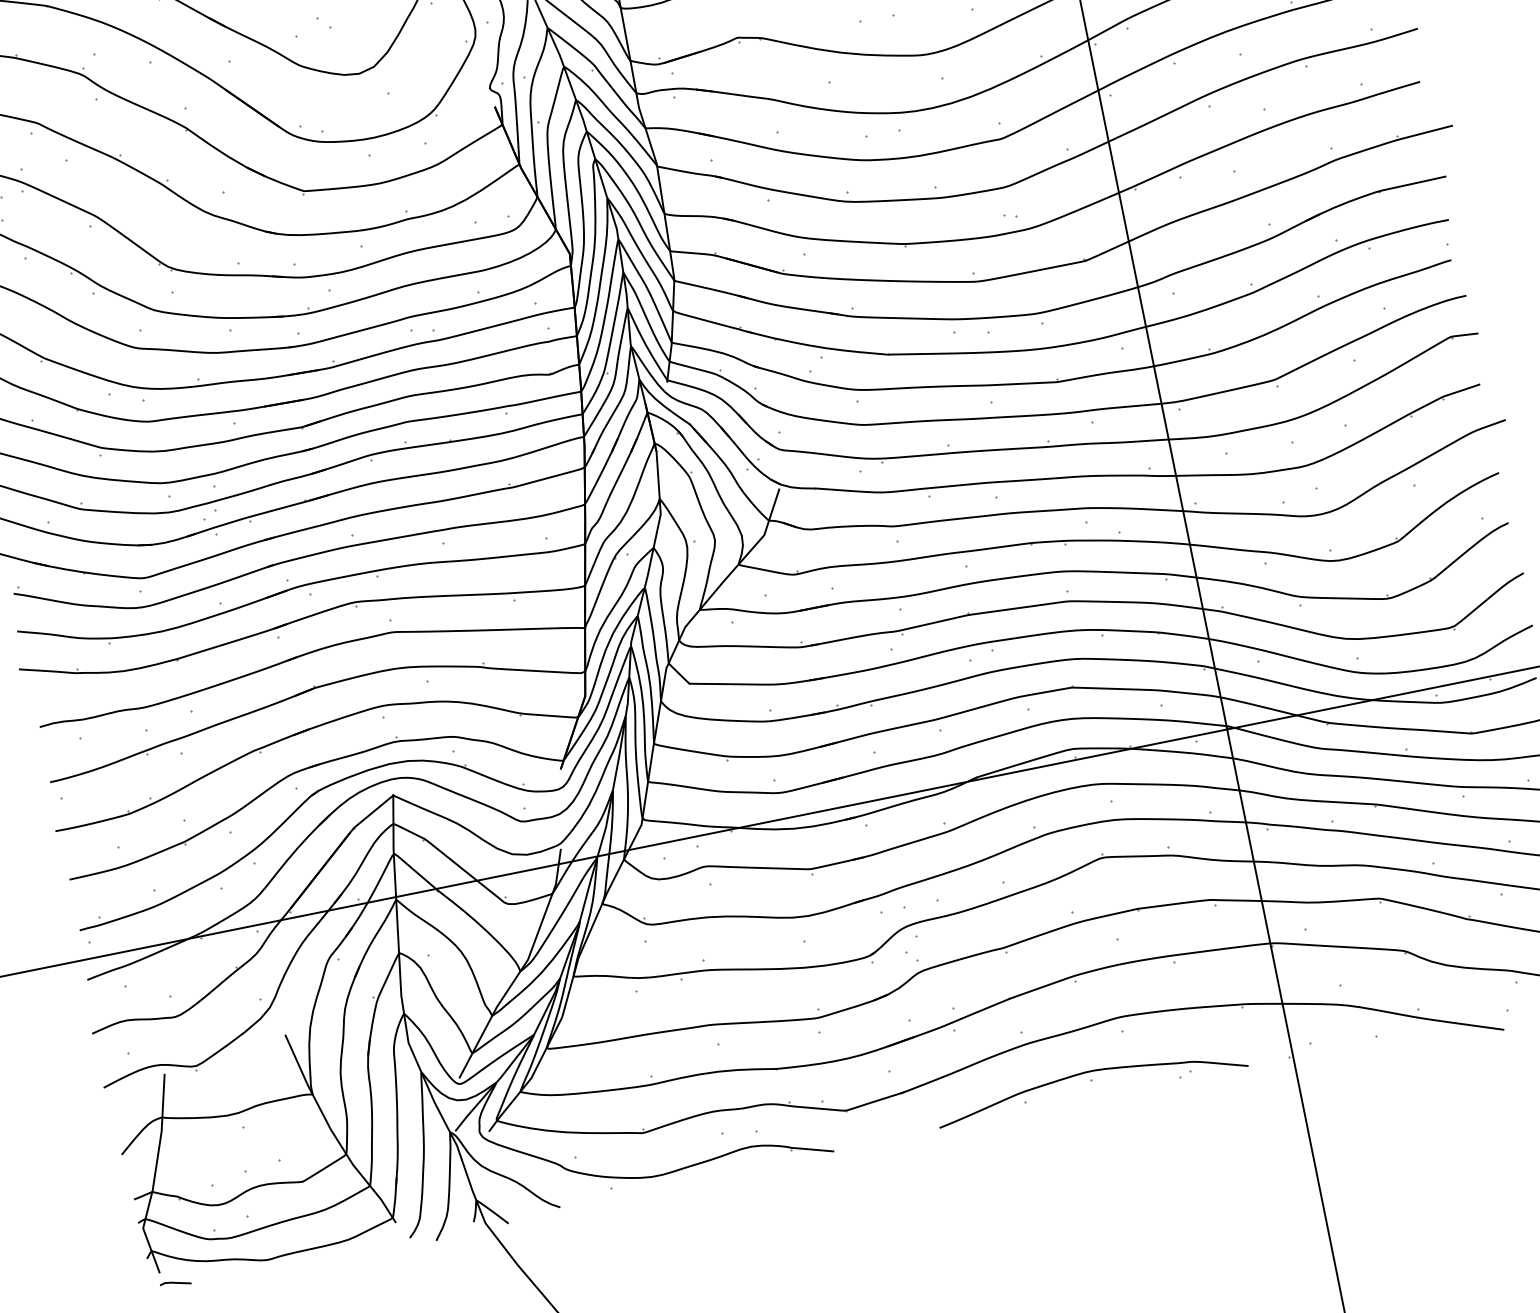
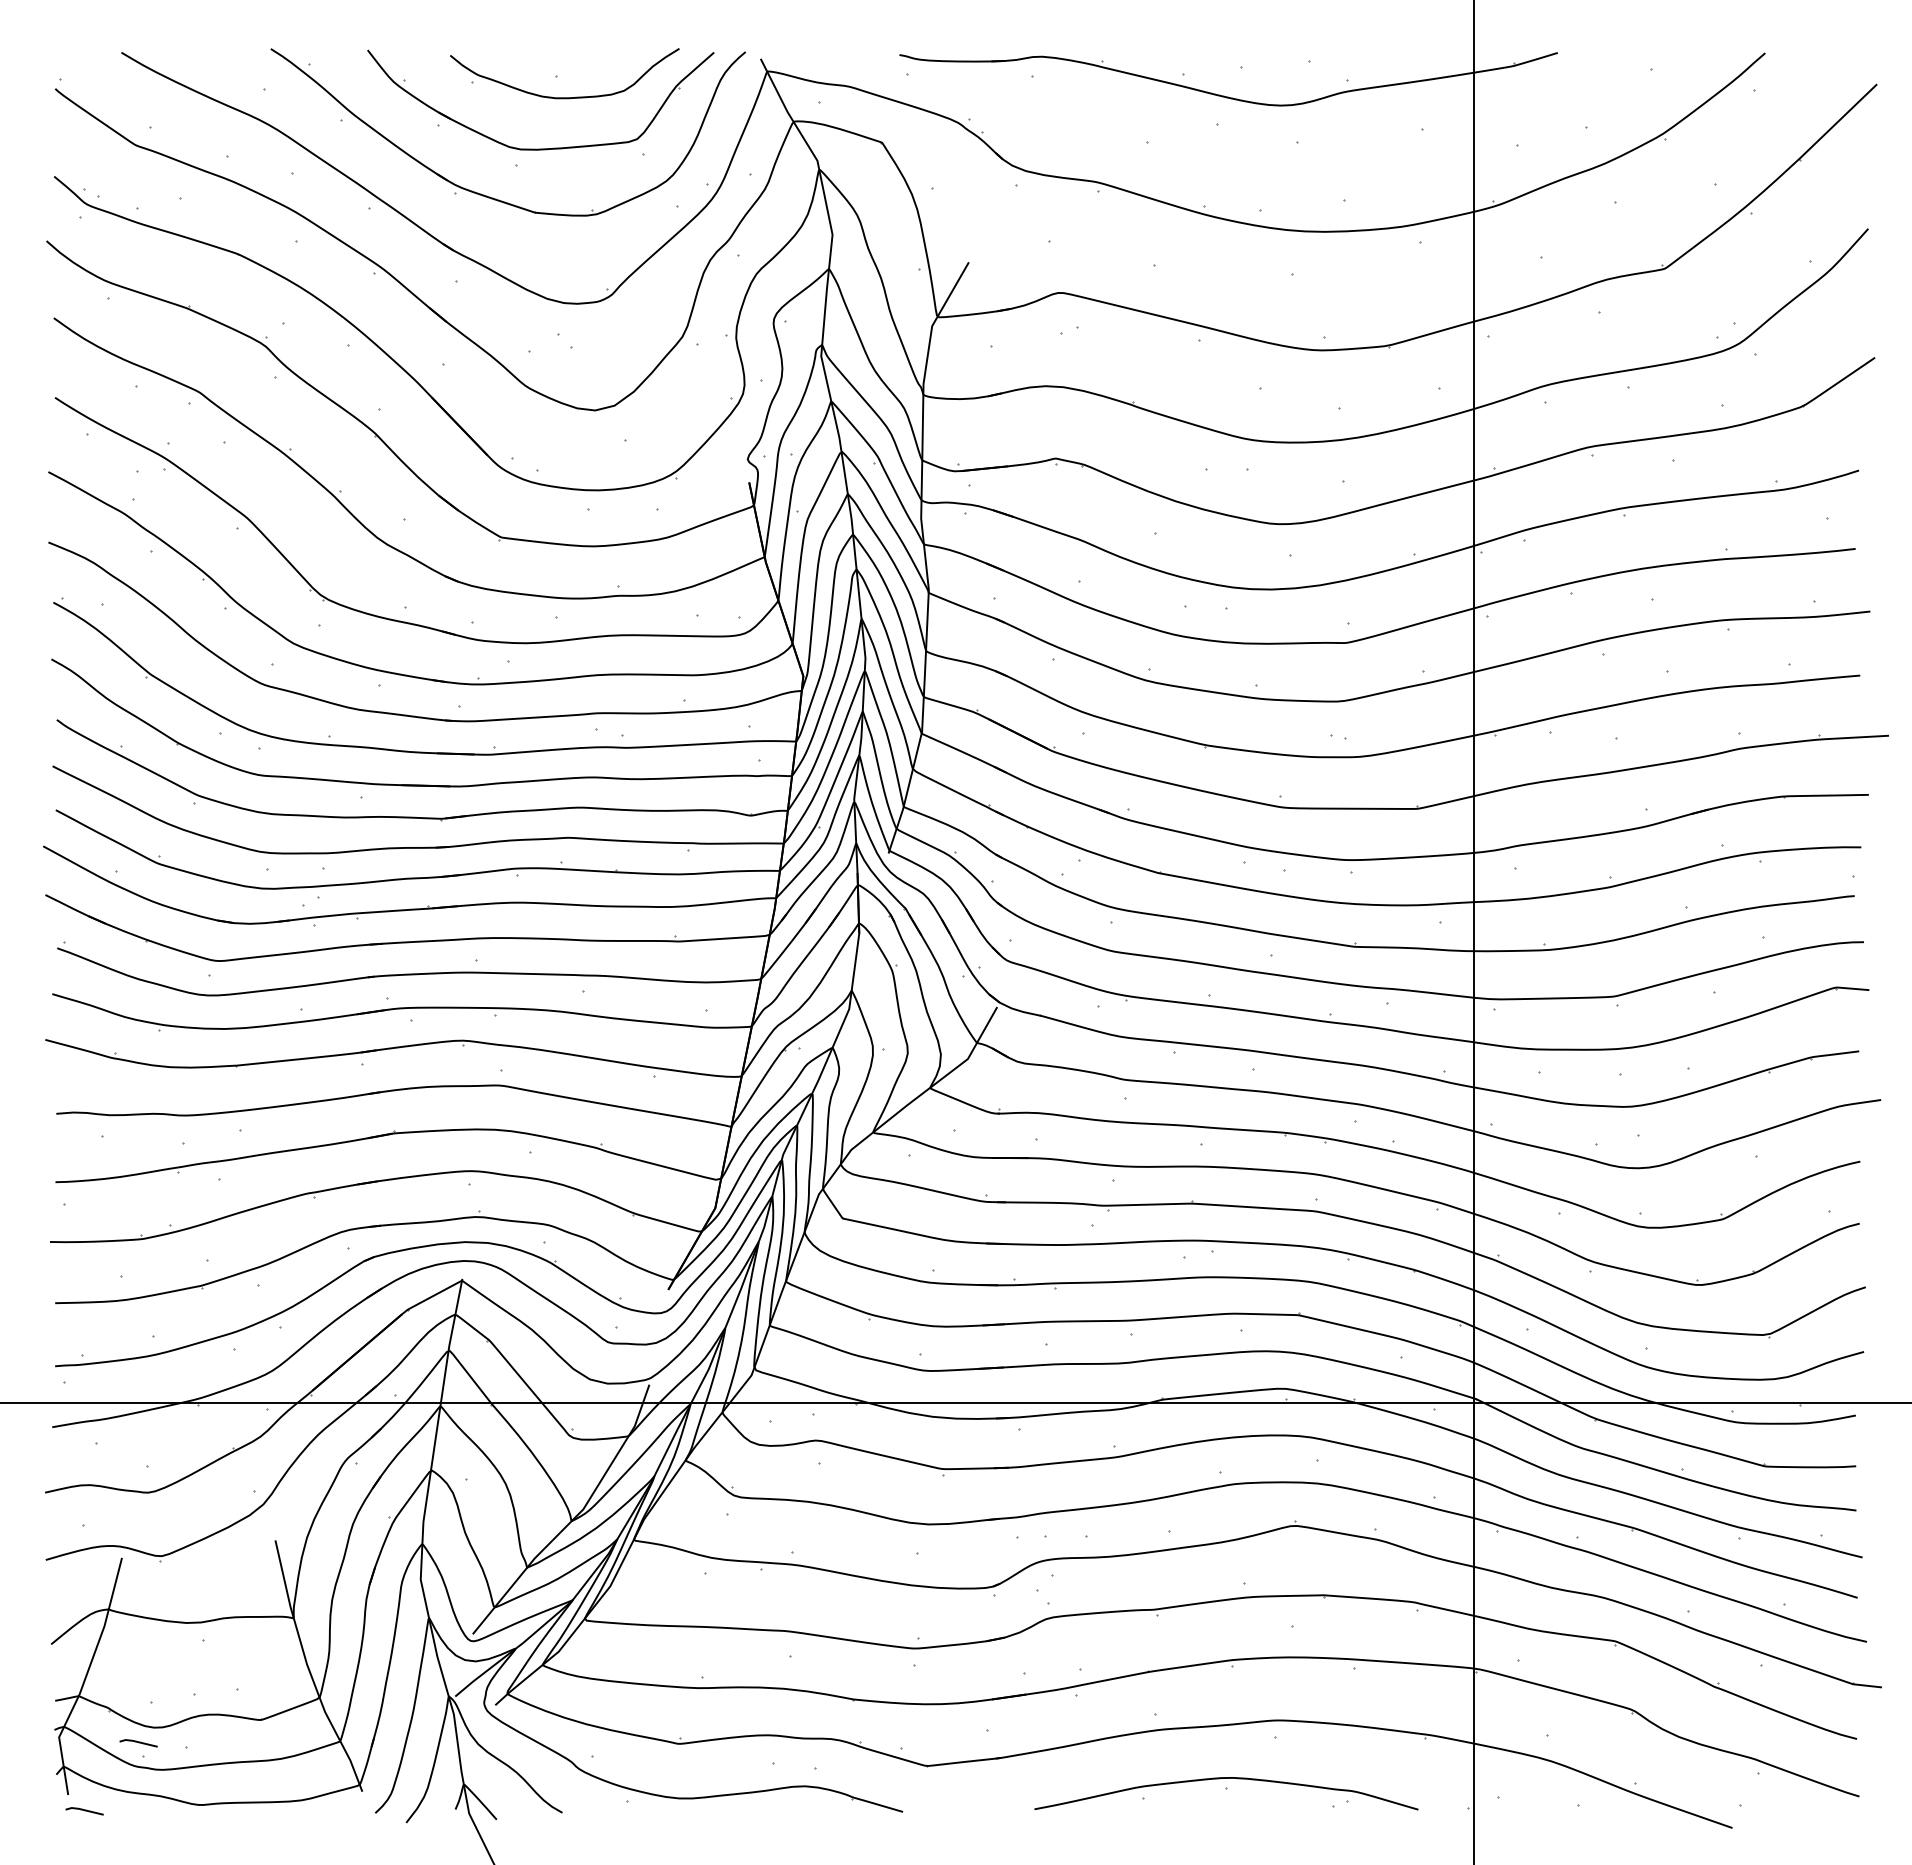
line: (208, 1220) -> (138, 1743), added

